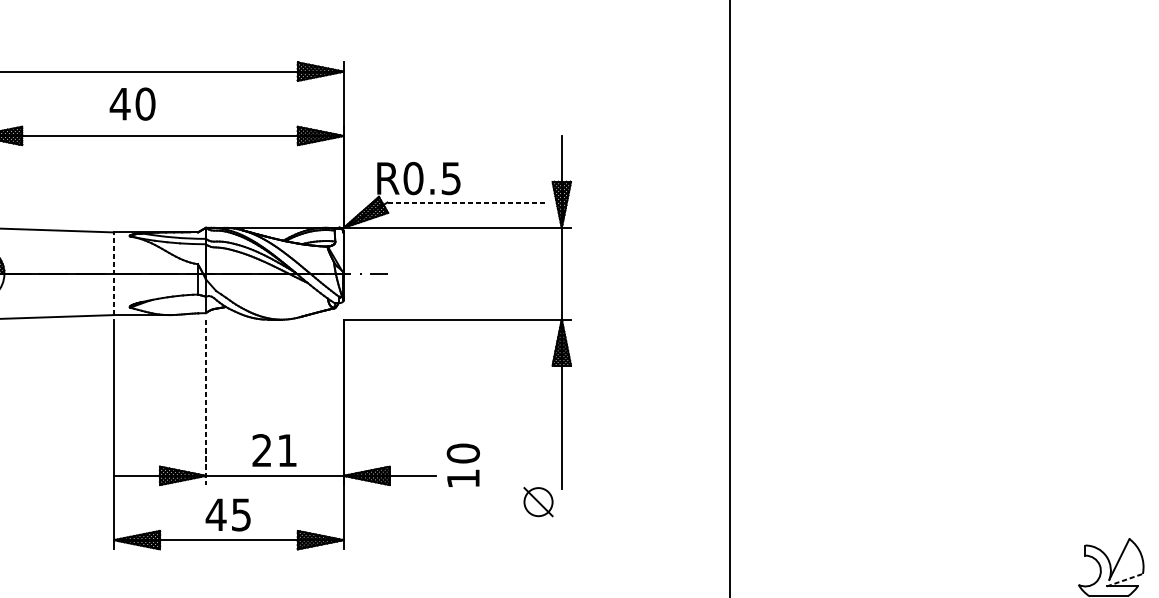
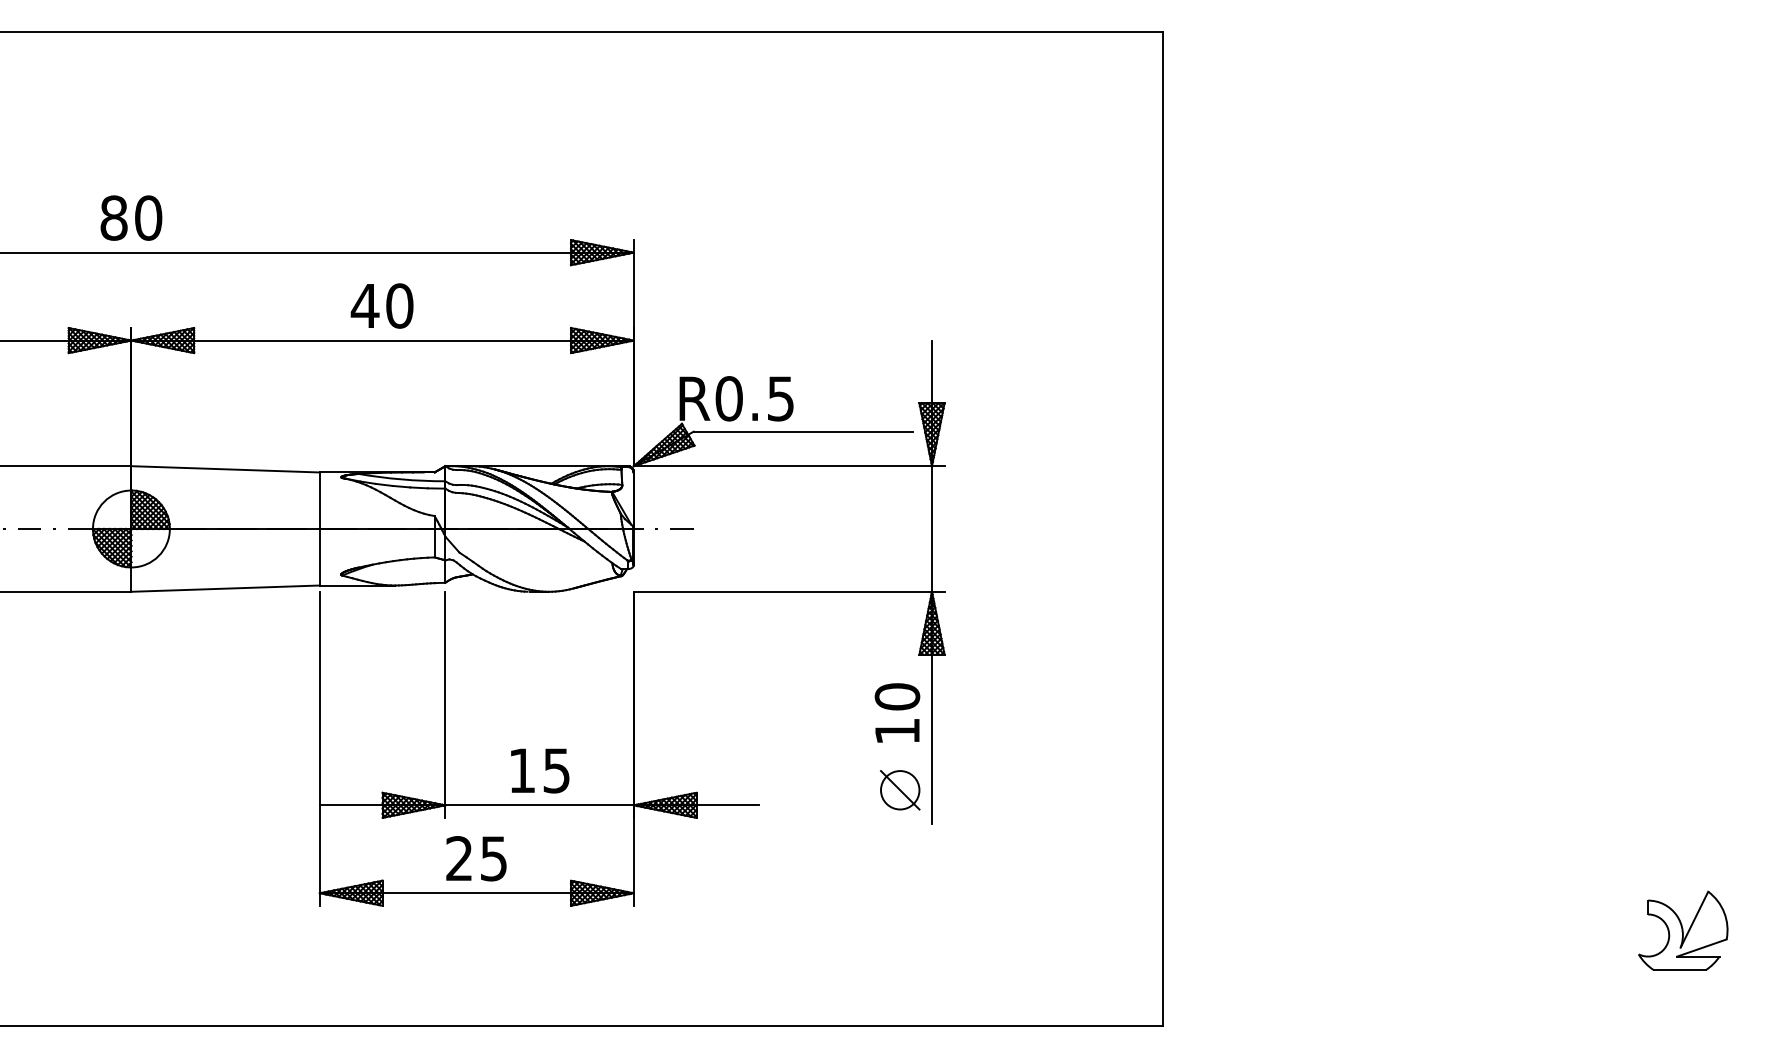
text: (132, 103) -> (381, 305), moved
line: (467, 202) -> (803, 431), dashed -> solid
line: (113, 274) -> (319, 529), dashed -> solid
line: (206, 402) -> (445, 705), dashed -> solid
text: (274, 450) -> (539, 770), 21 -> 15
text: (463, 465) -> (897, 712), moved
part: (538, 502) -> (900, 790), moved
text: (216, 514) -> (459, 858), 45 -> 25
line: (1125, 579) -> (1702, 947), dashed -> solid

